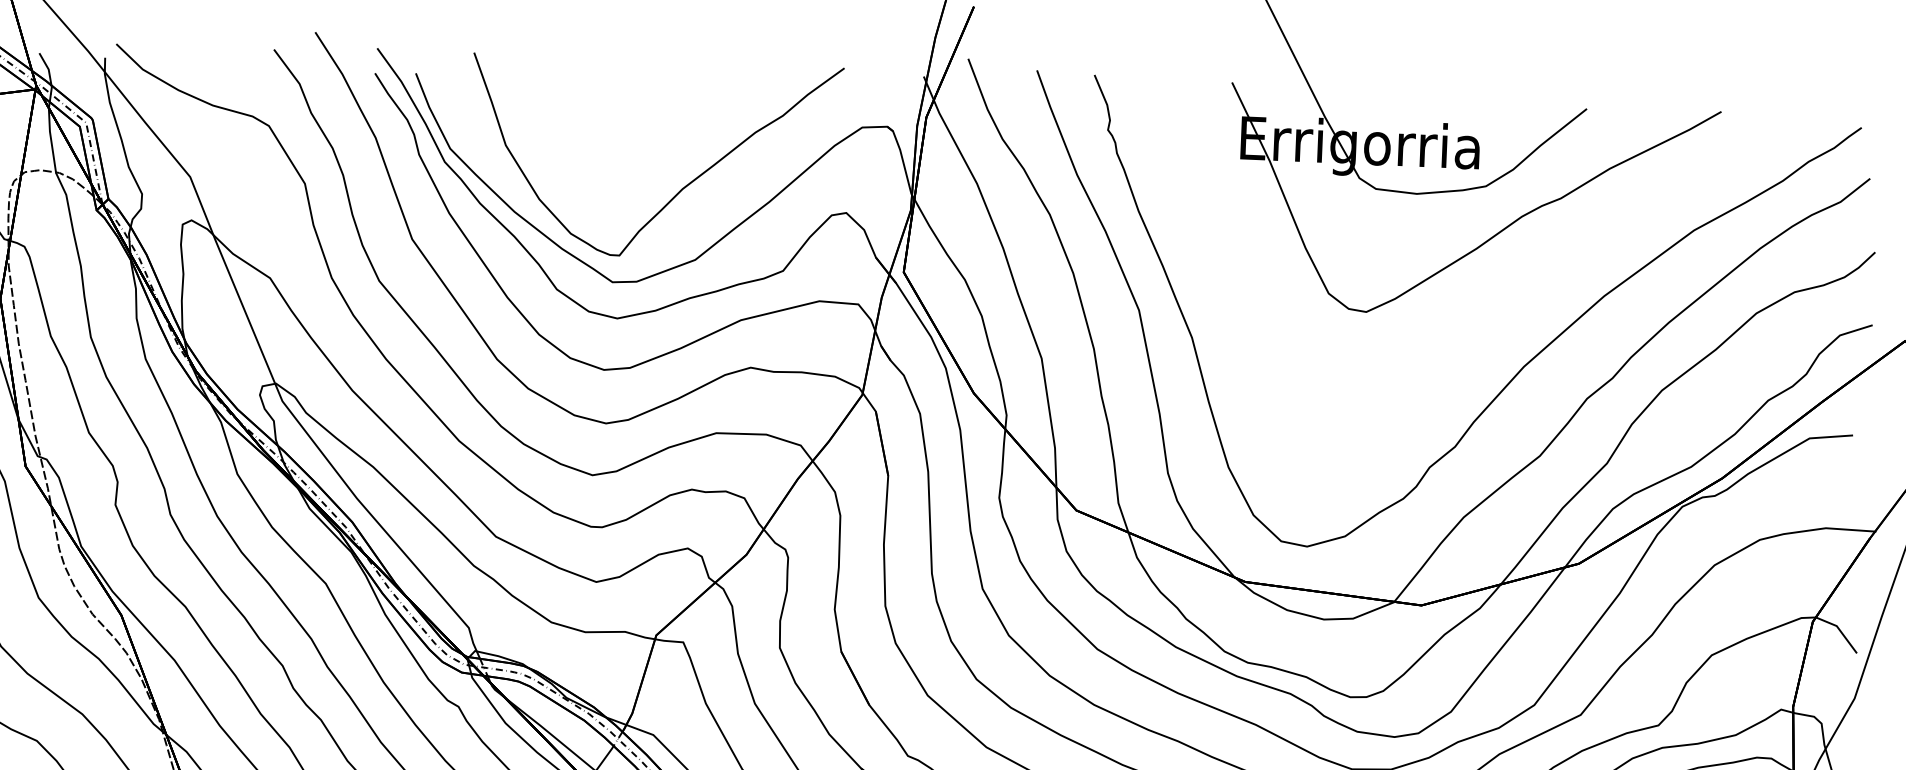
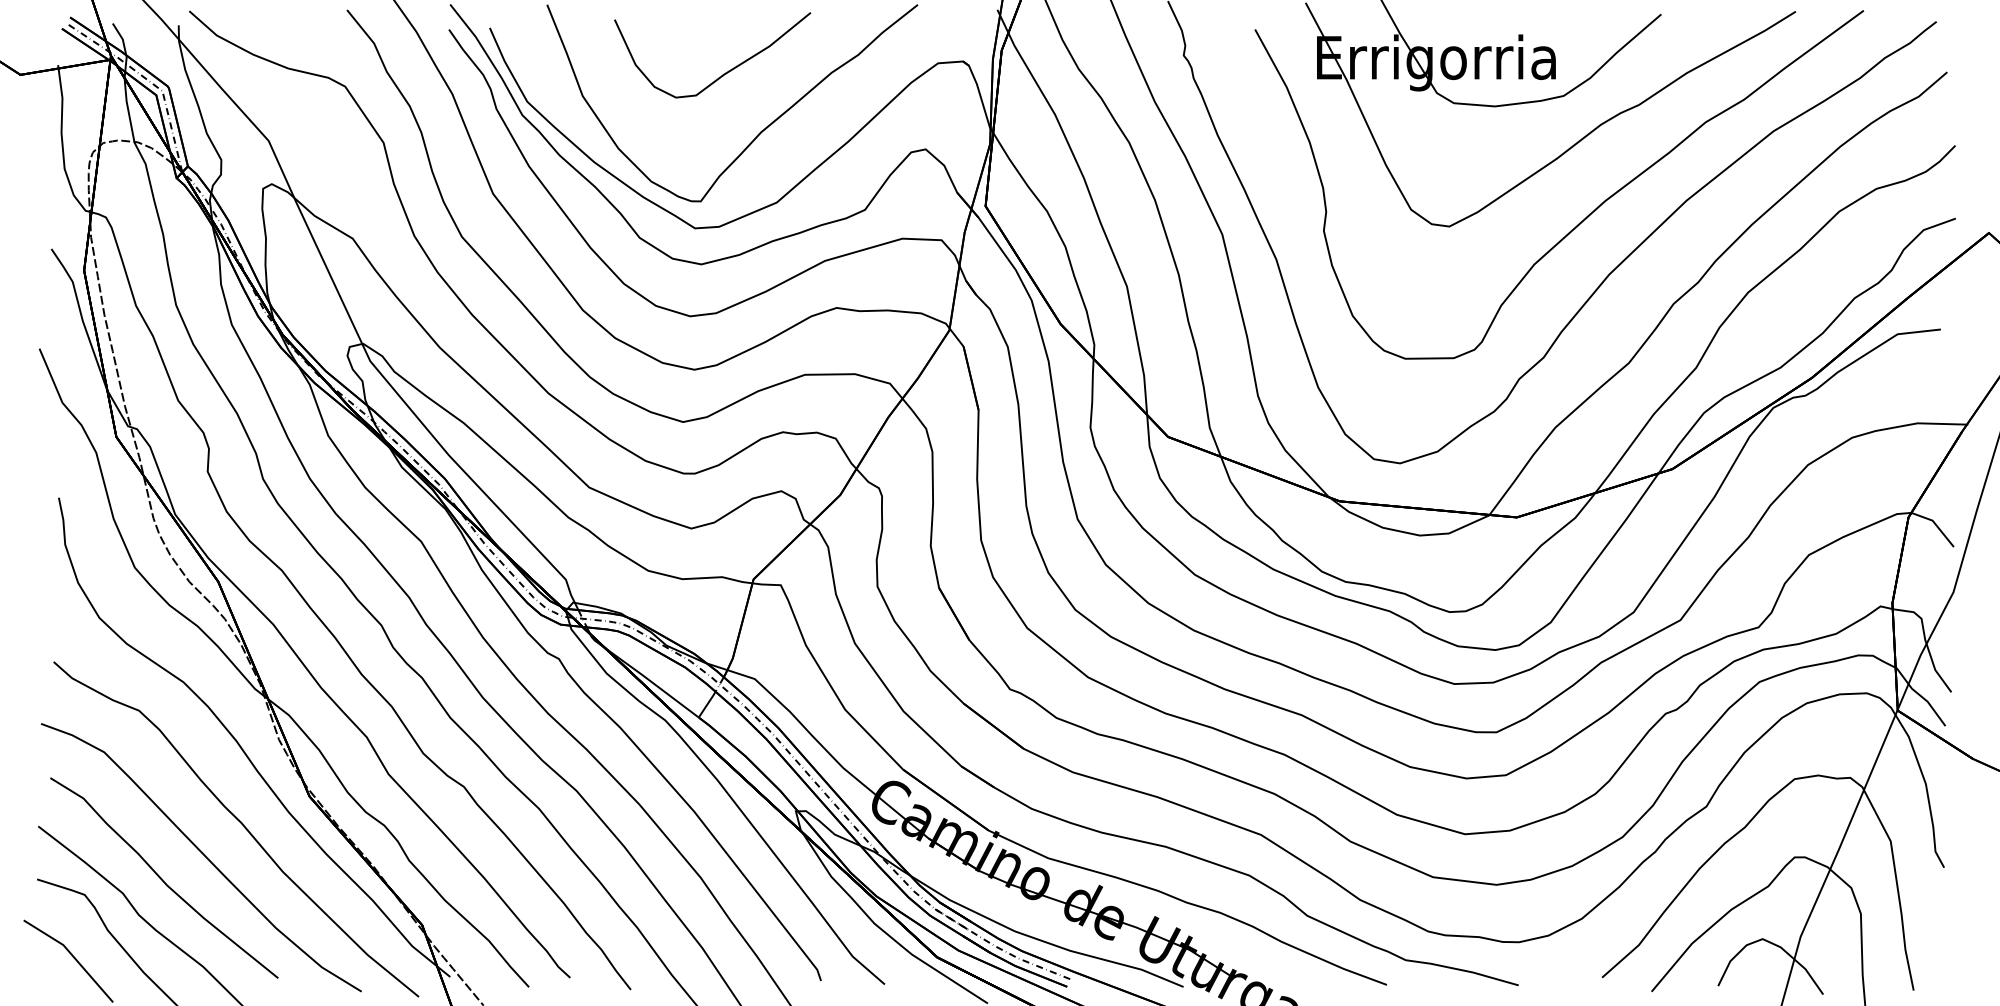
curve: (647, 128) -> (723, 73), added
curve: (1506, 304) -> (1589, 213), added

